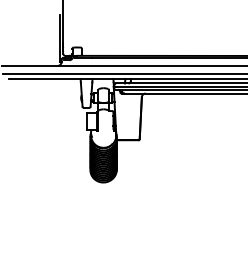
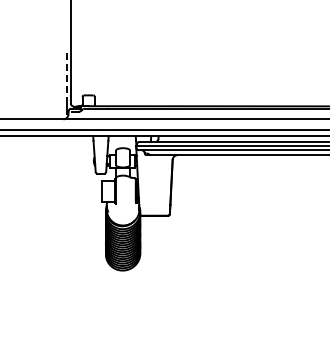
line: (60, 33) -> (66, 77), solid -> dashed

